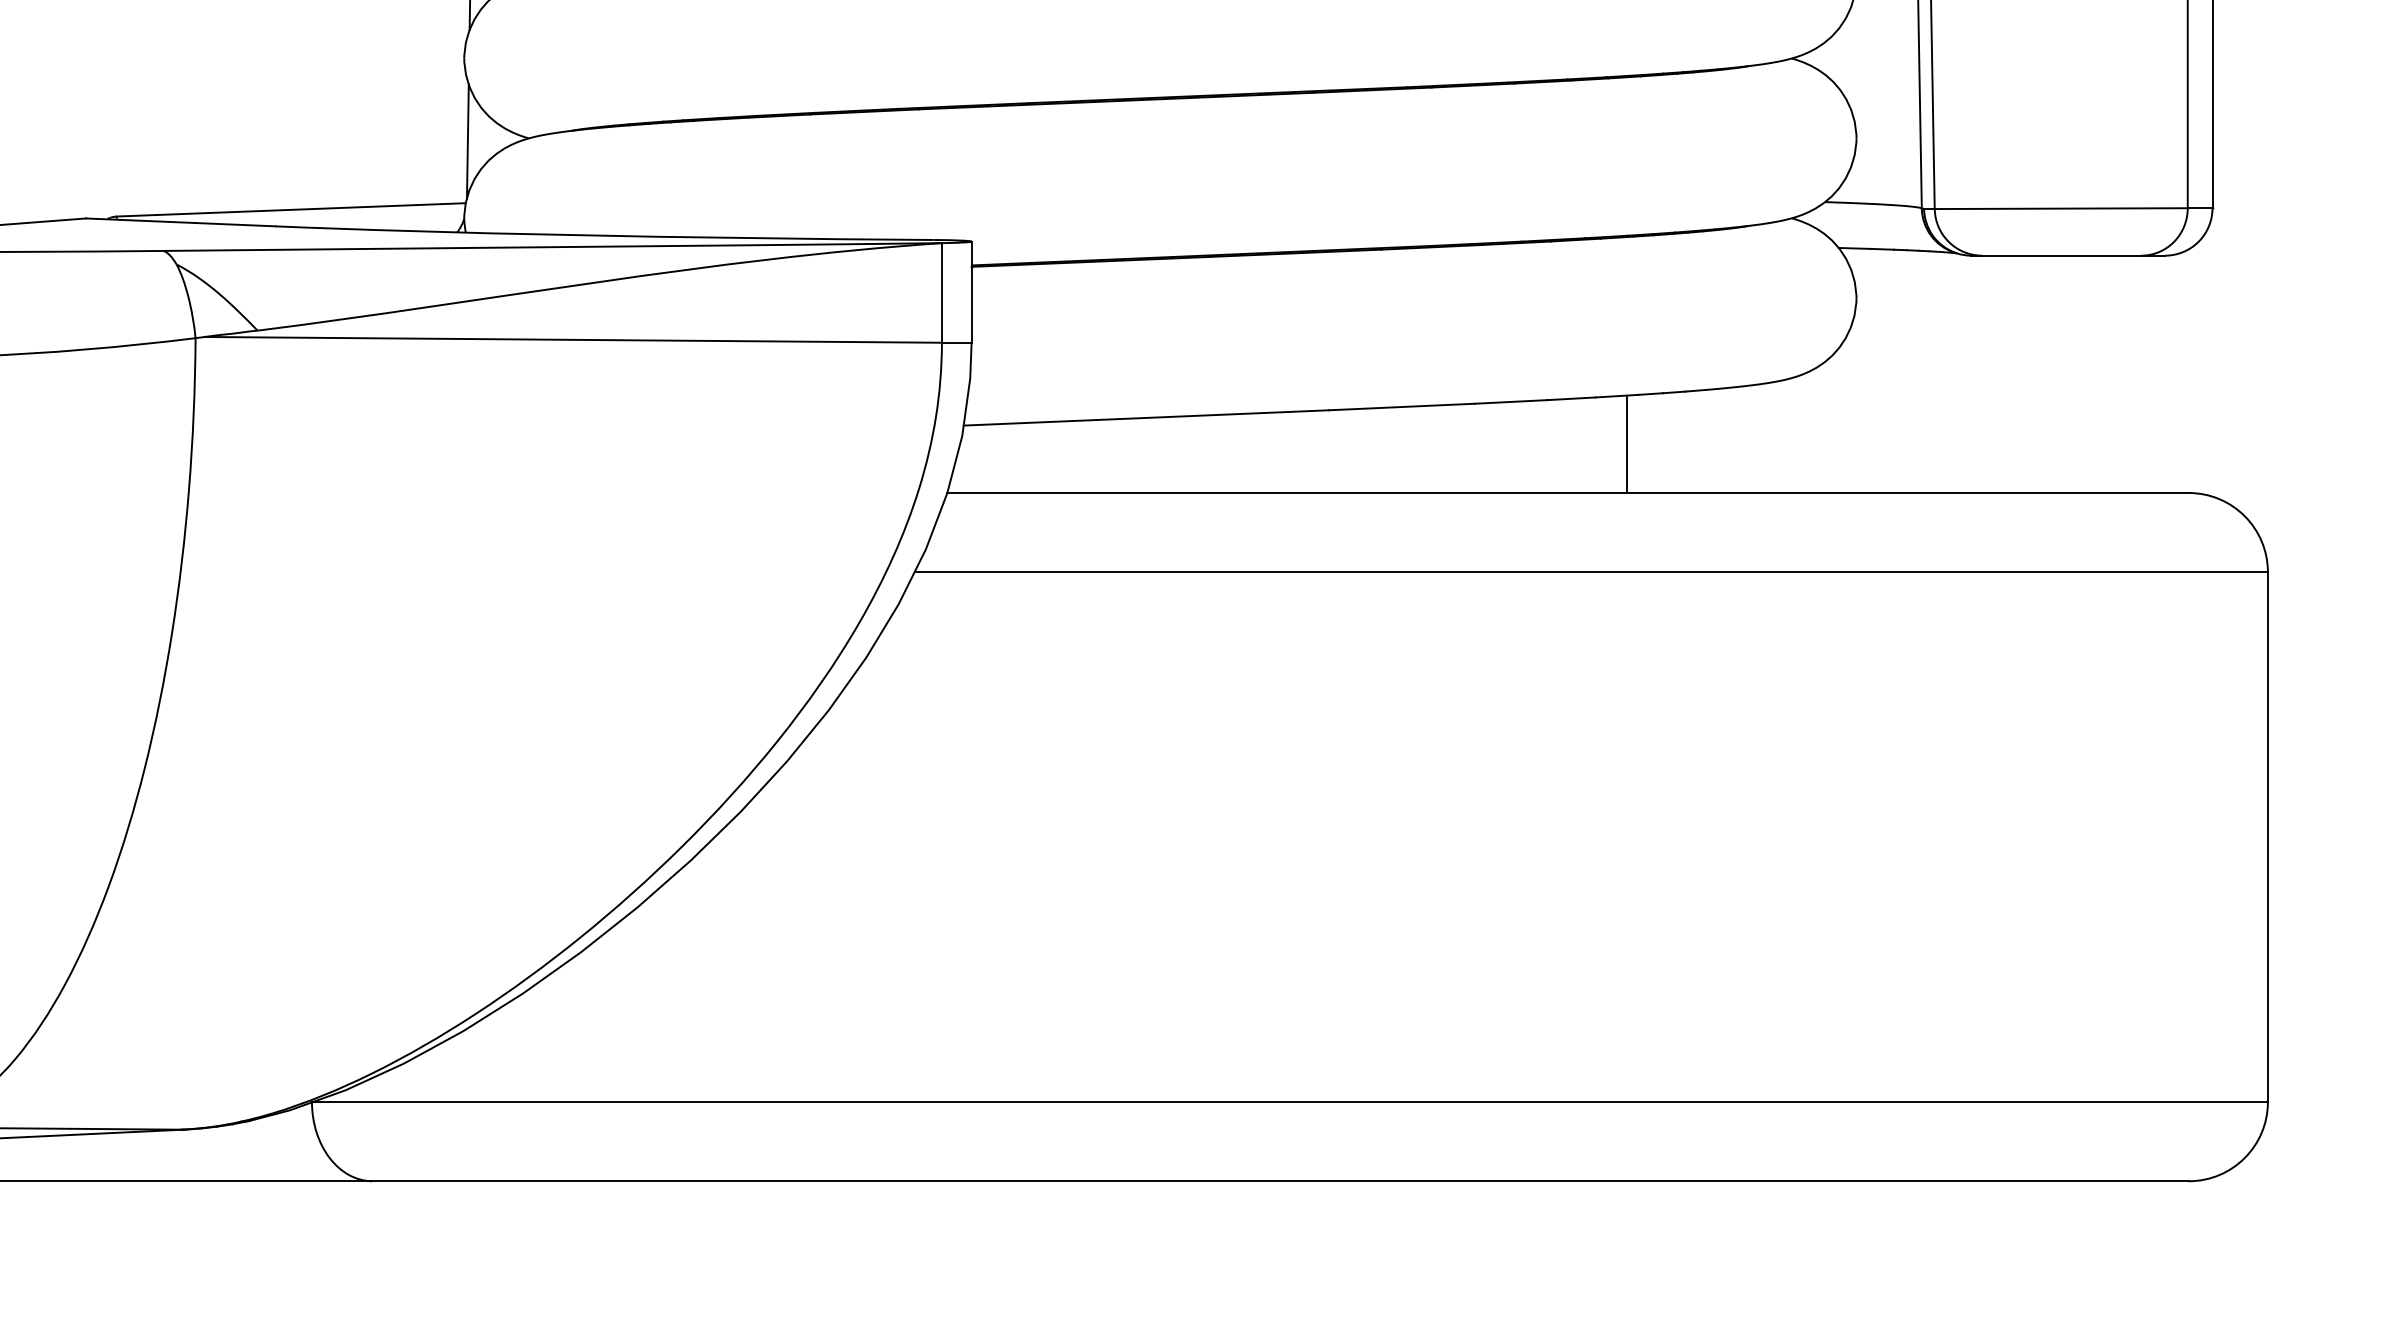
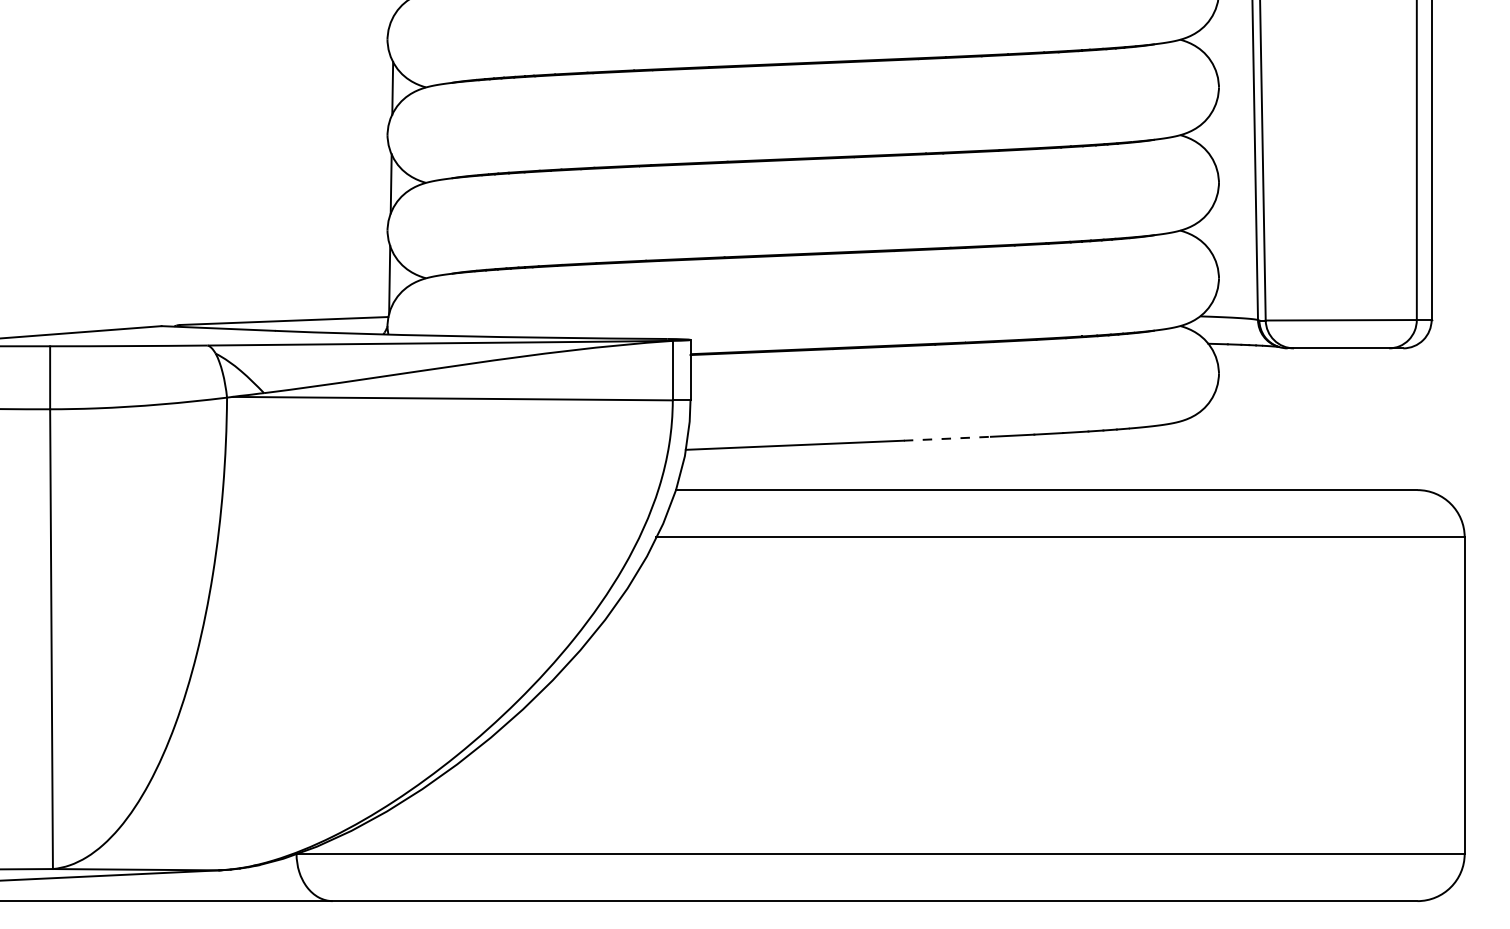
line: (1401, 406) -> (947, 438), solid -> dashed
line: (1627, 443) -> (1082, 460), removed

